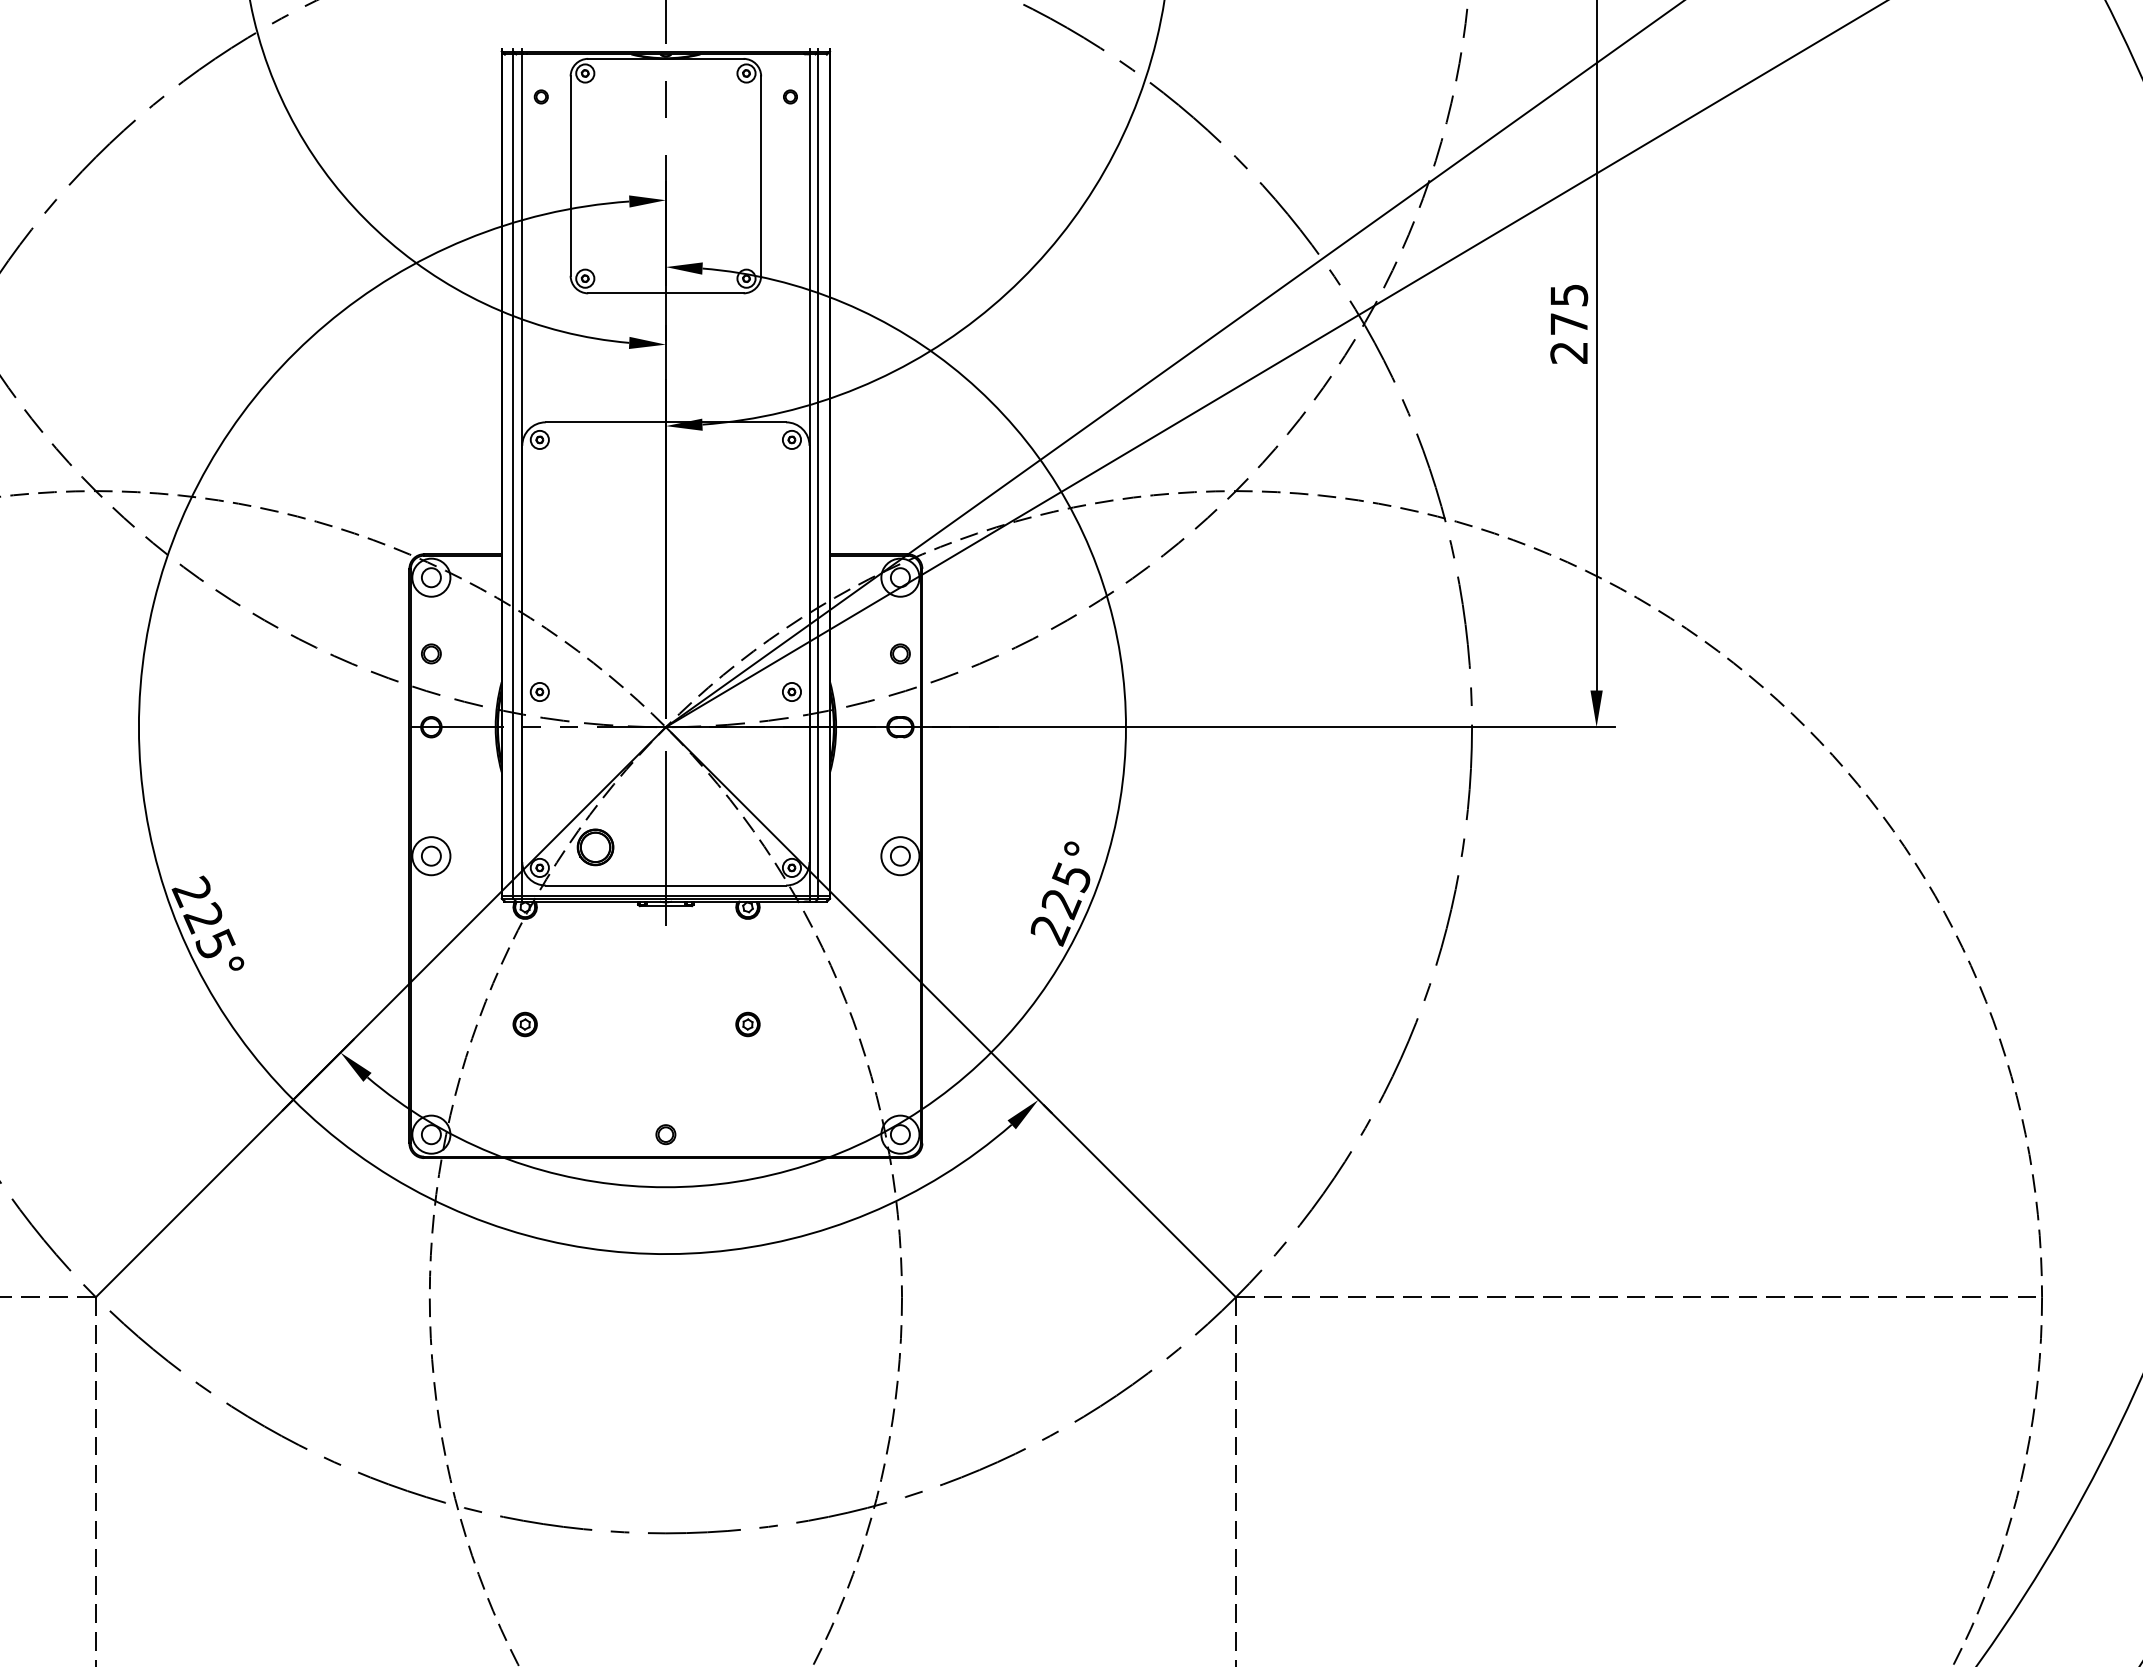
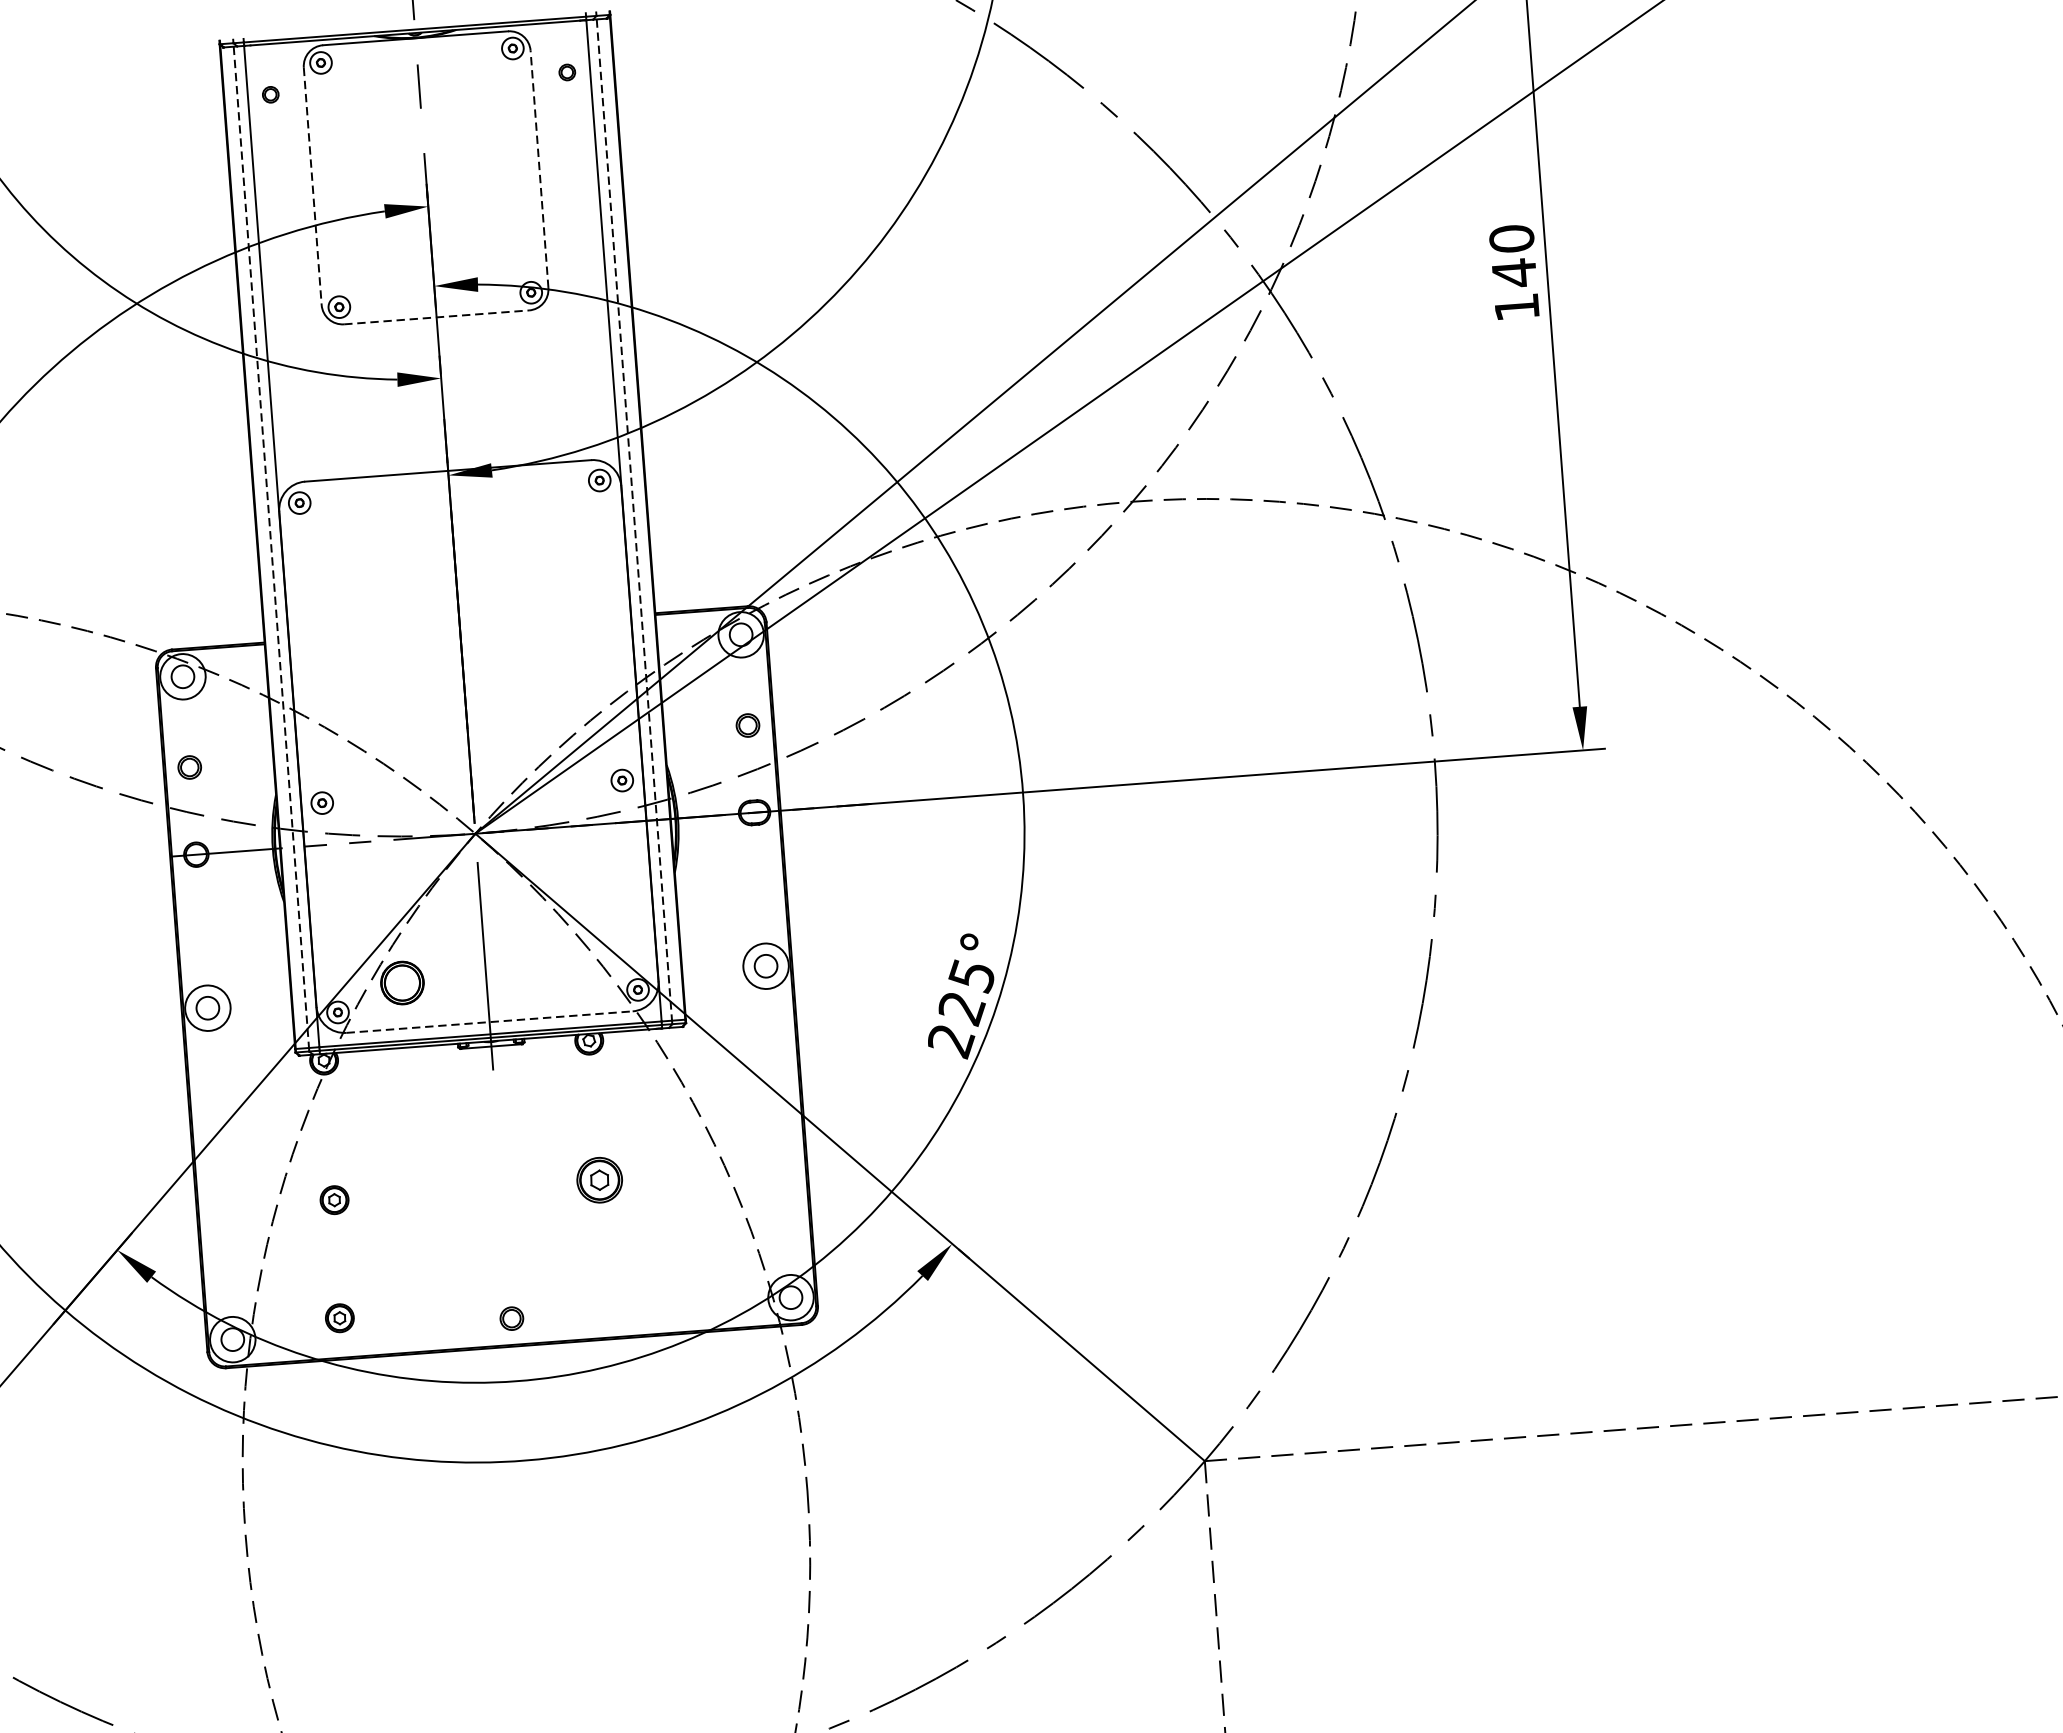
line: (570, 176) -> (312, 186), solid -> dashed
line: (761, 176) -> (539, 169), solid -> dashed
line: (665, 293) -> (436, 317), solid -> dashed
text: (1569, 323) -> (1514, 272), 275 -> 140
line: (513, 475) -> (271, 547), solid -> dashed
line: (818, 475) -> (634, 520), solid -> dashed
line: (666, 885) -> (490, 1022), solid -> dashed
part: (747, 1024) -> (599, 1180), size x1.6
part: (521, 1123) -> (339, 1318), added

